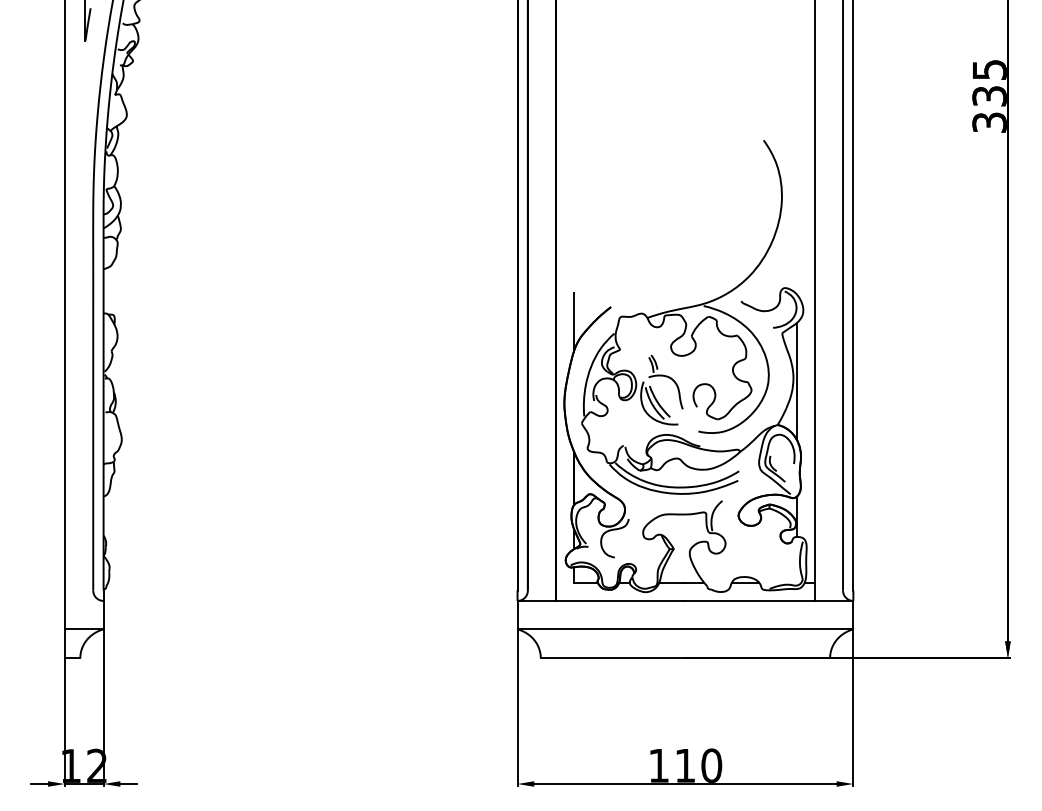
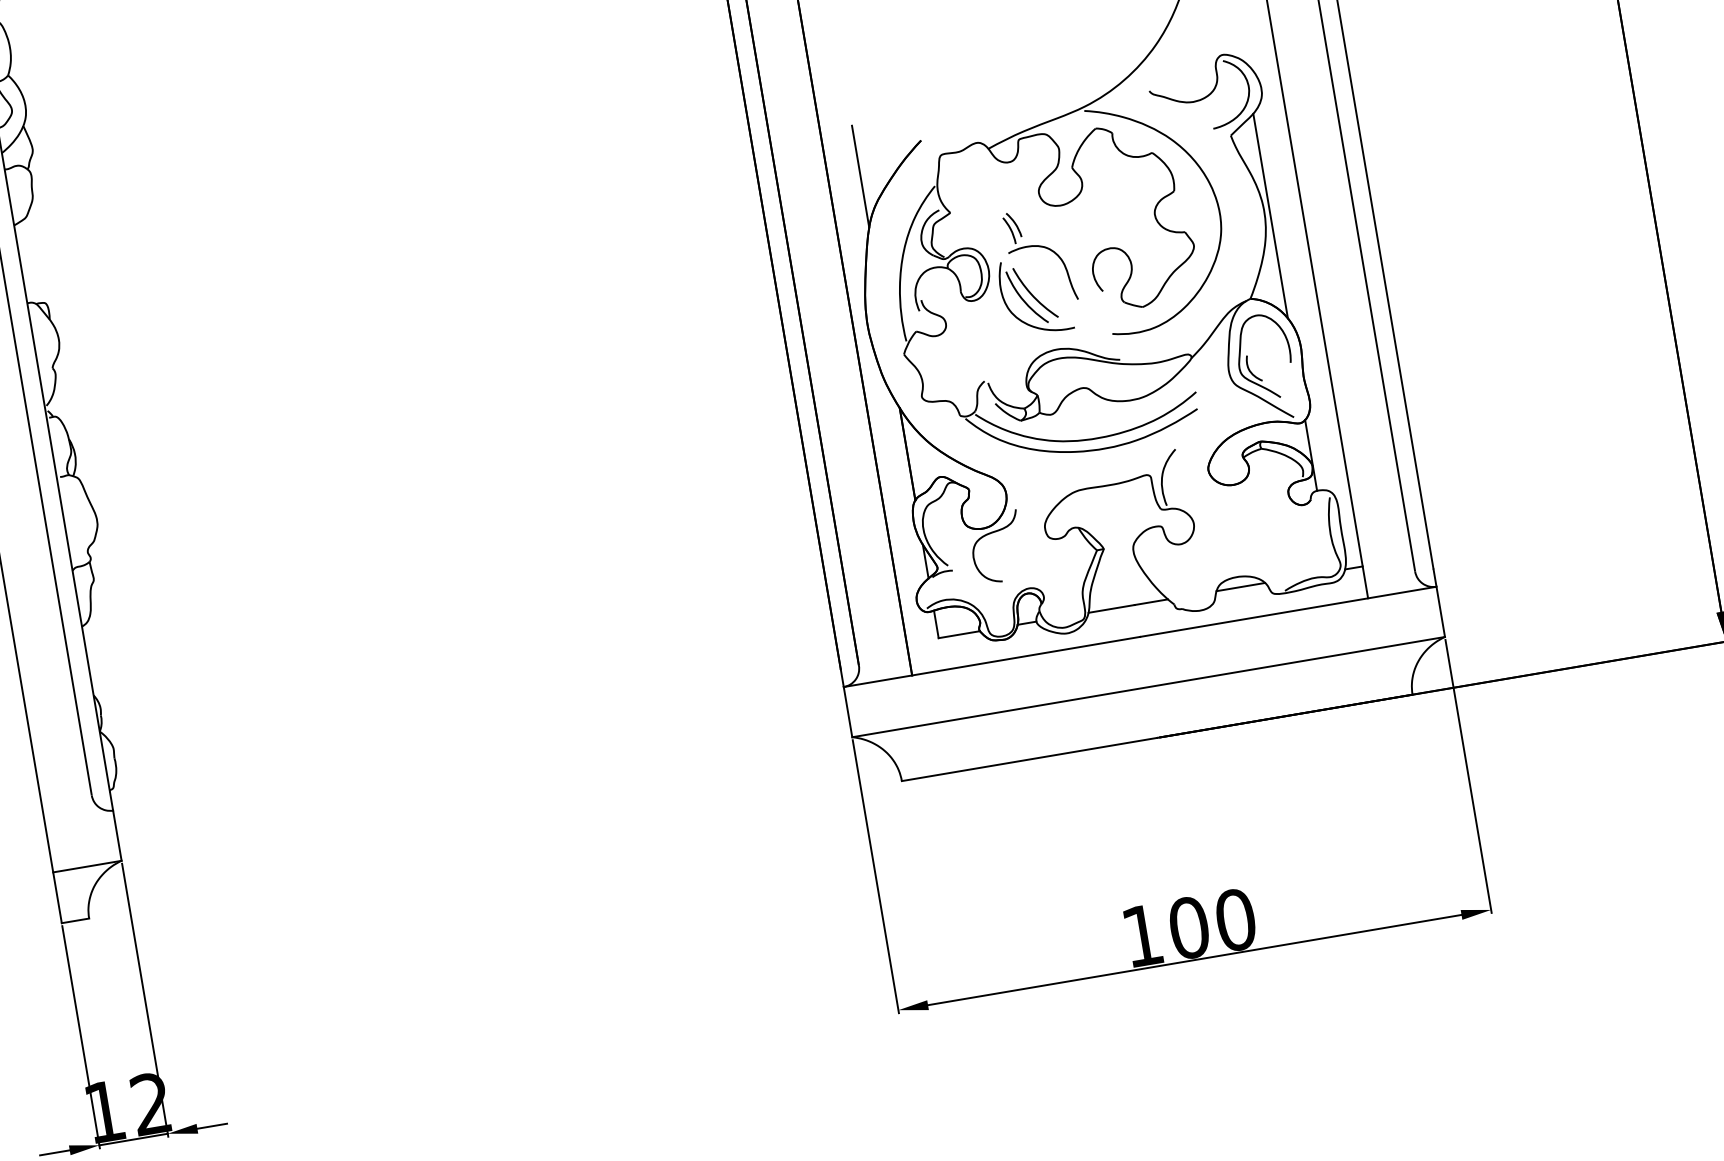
text: (685, 765) -> (1189, 927), 110 -> 100

